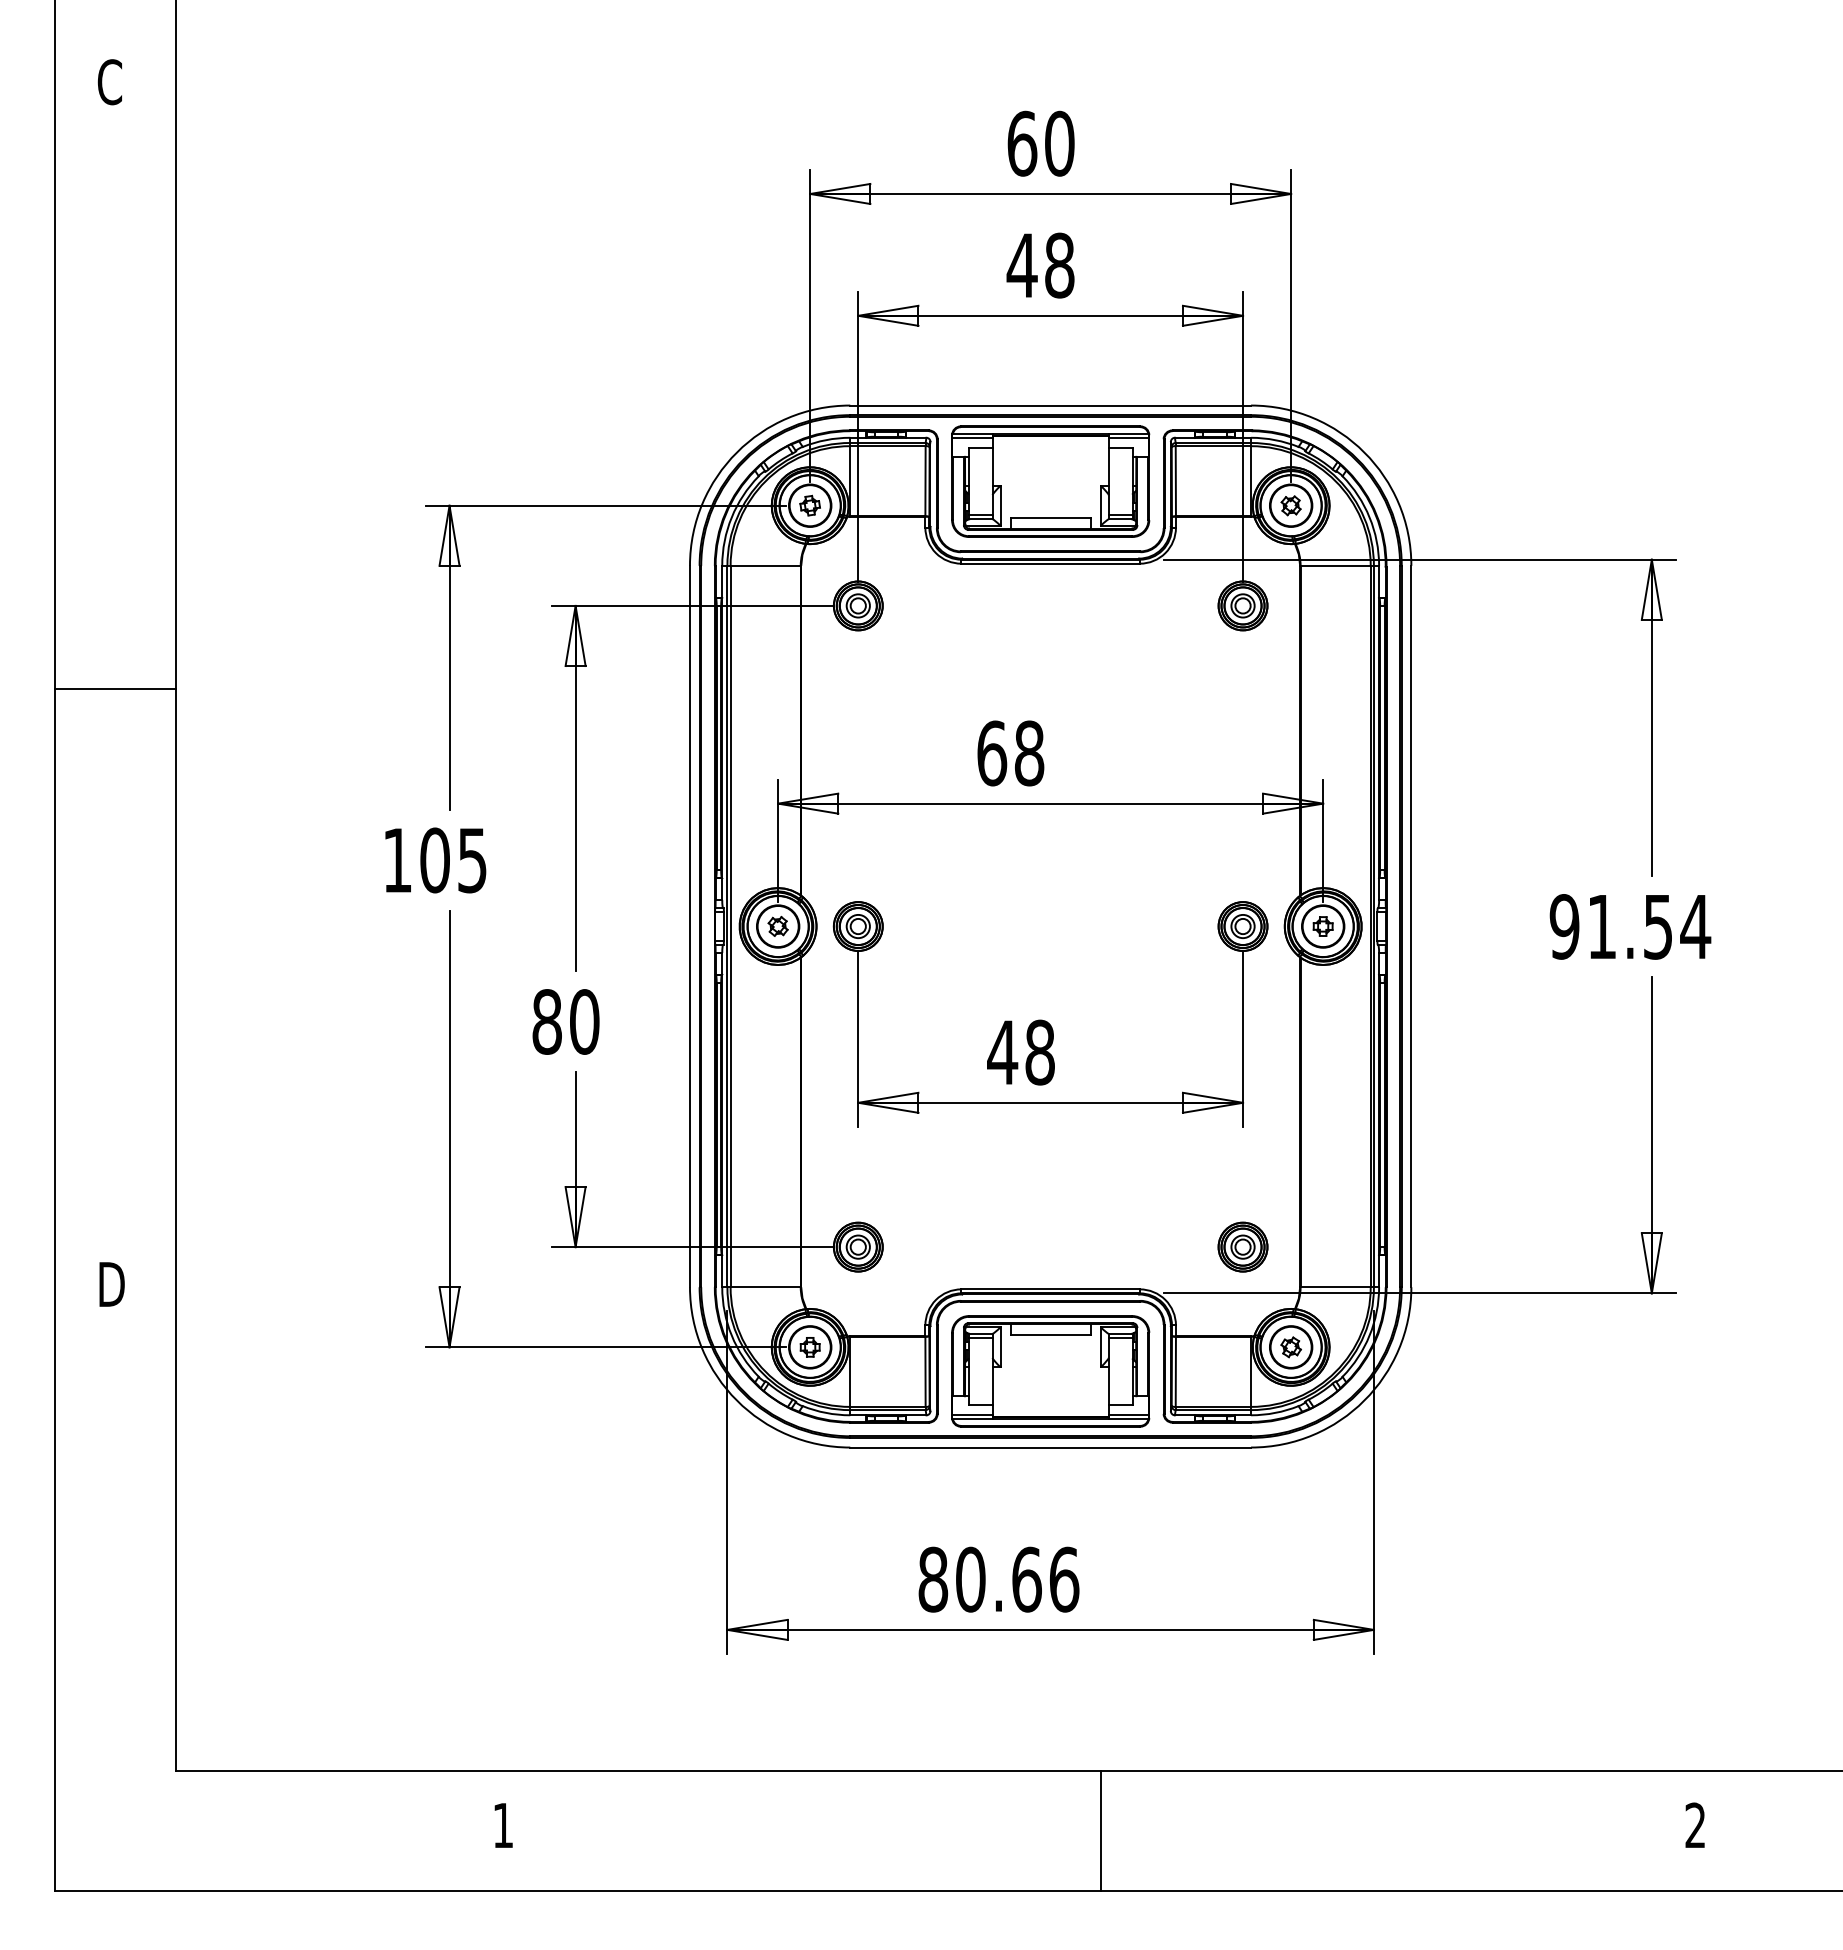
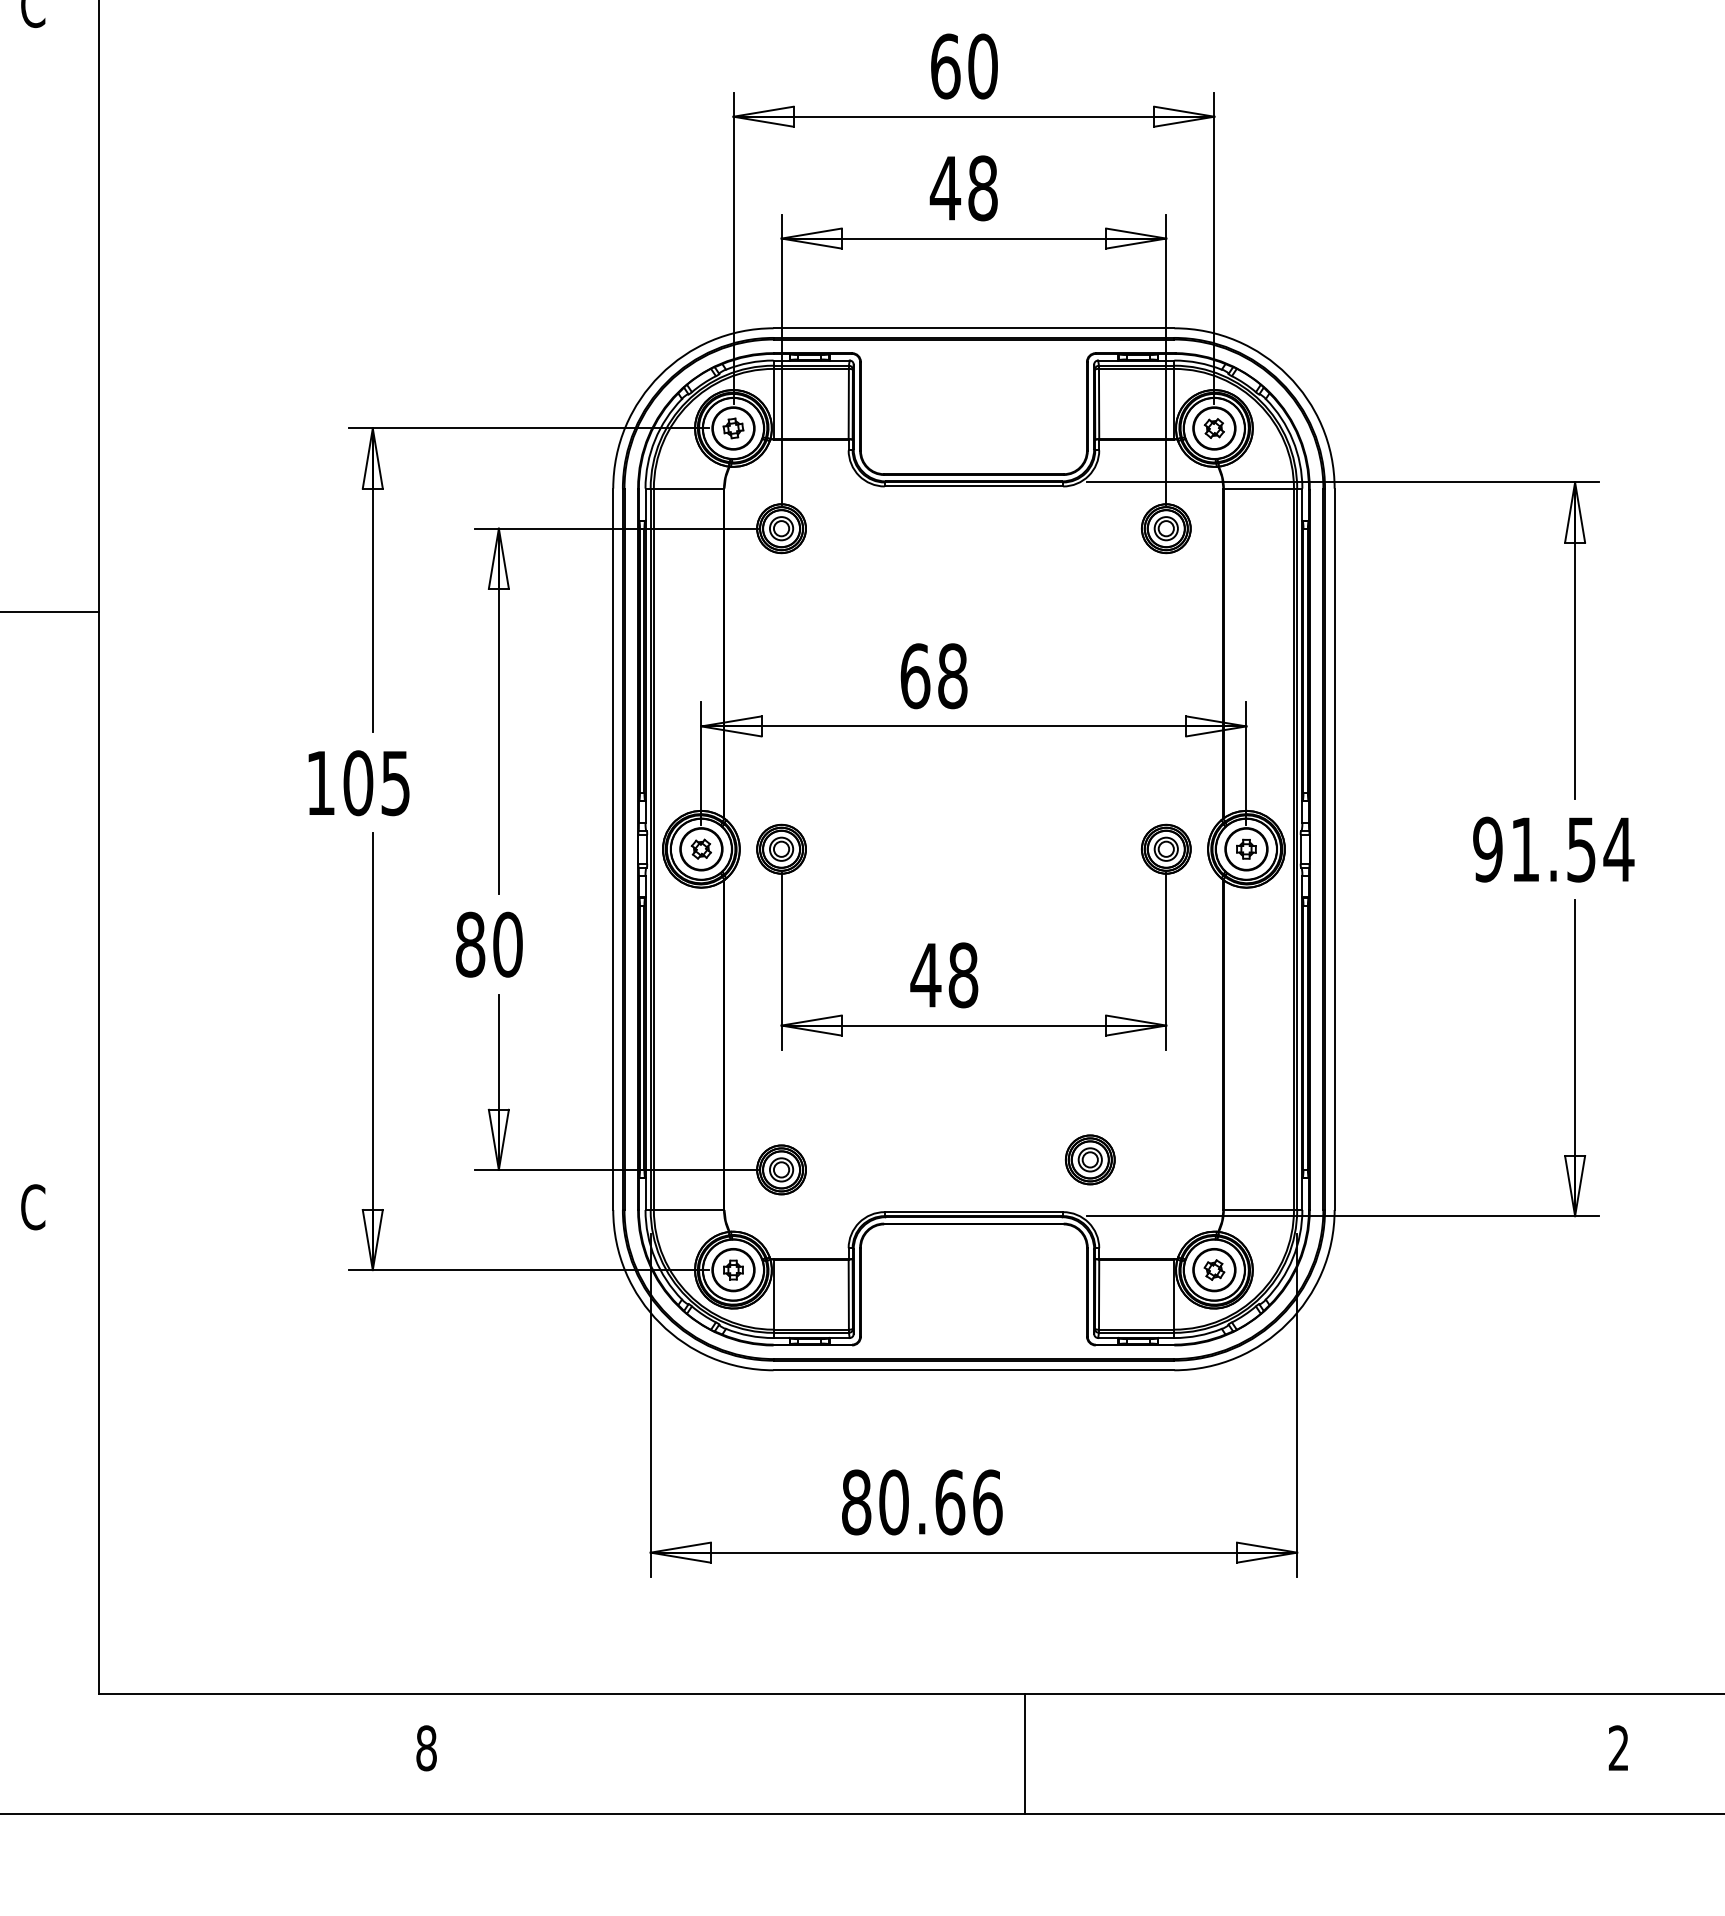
part: (1050, 481) -> (973, 404), removed
part: (1242, 1246) -> (1089, 1159), moved
text: (110, 1284) -> (33, 1207), D -> C
part: (1050, 1371) -> (973, 1294), removed
text: (503, 1825) -> (426, 1748), 1 -> 8

